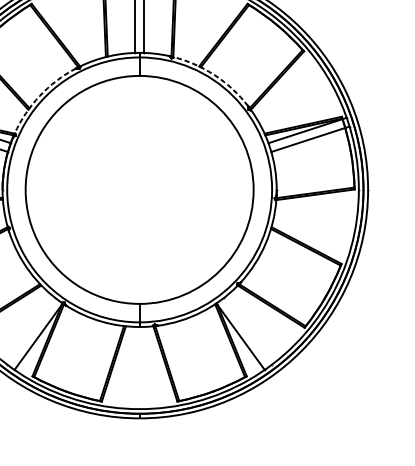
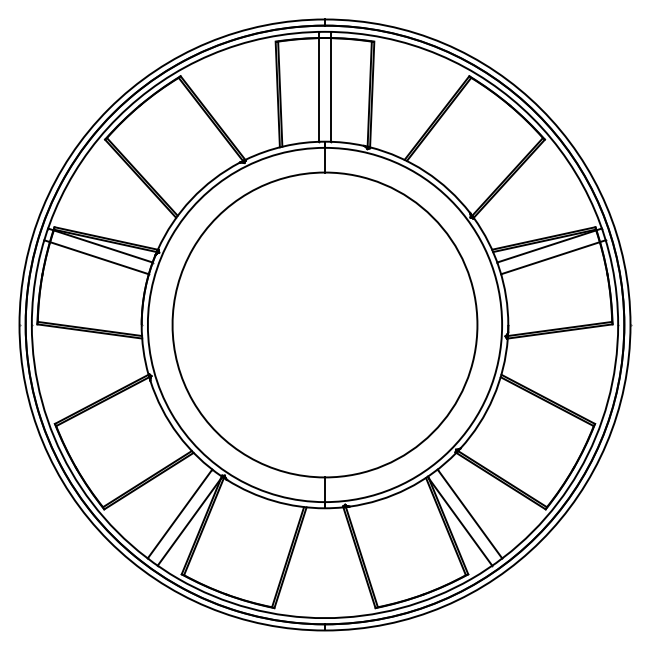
arc: (214, 75) -> (425, 171), dashed -> solid
arc: (39, 96) -> (191, 199), dashed -> solid
line: (30, 330) -> (179, 513), added
line: (247, 330) -> (469, 513), added

